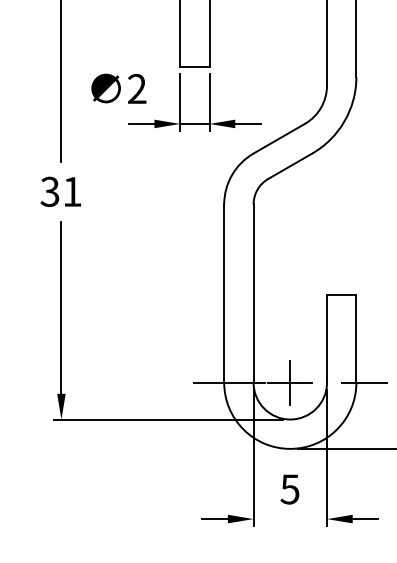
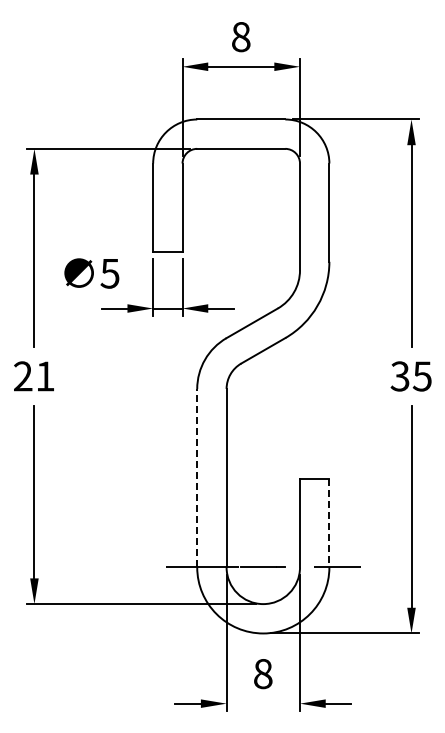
text: (136, 88) -> (109, 273), 2 -> 5
text: (49, 191) -> (22, 376), 31 -> 21
line: (224, 292) -> (197, 477), solid -> dashed
line: (356, 338) -> (329, 523), solid -> dashed
line: (290, 382) -> (263, 567), removed
text: (289, 489) -> (262, 674), 5 -> 8

